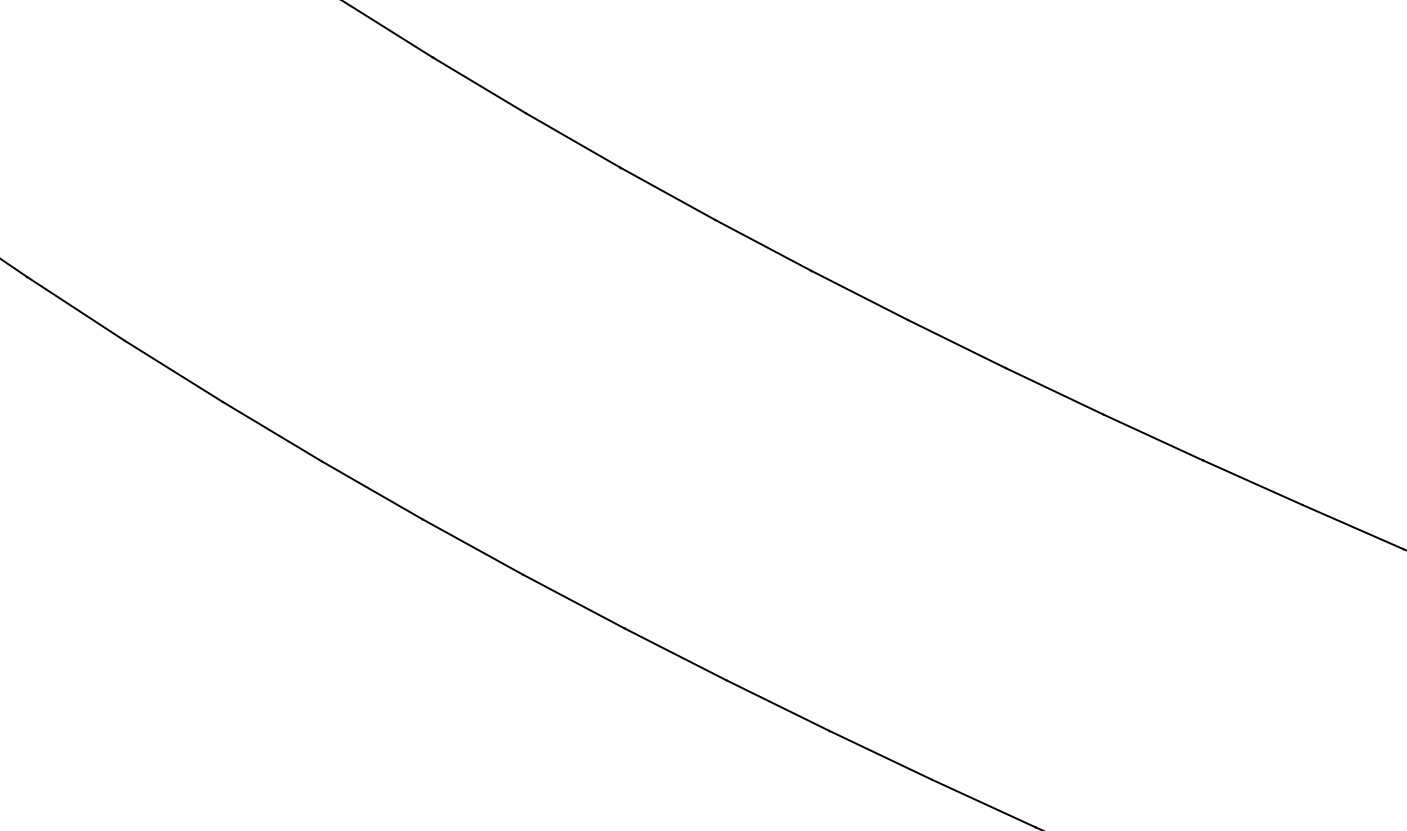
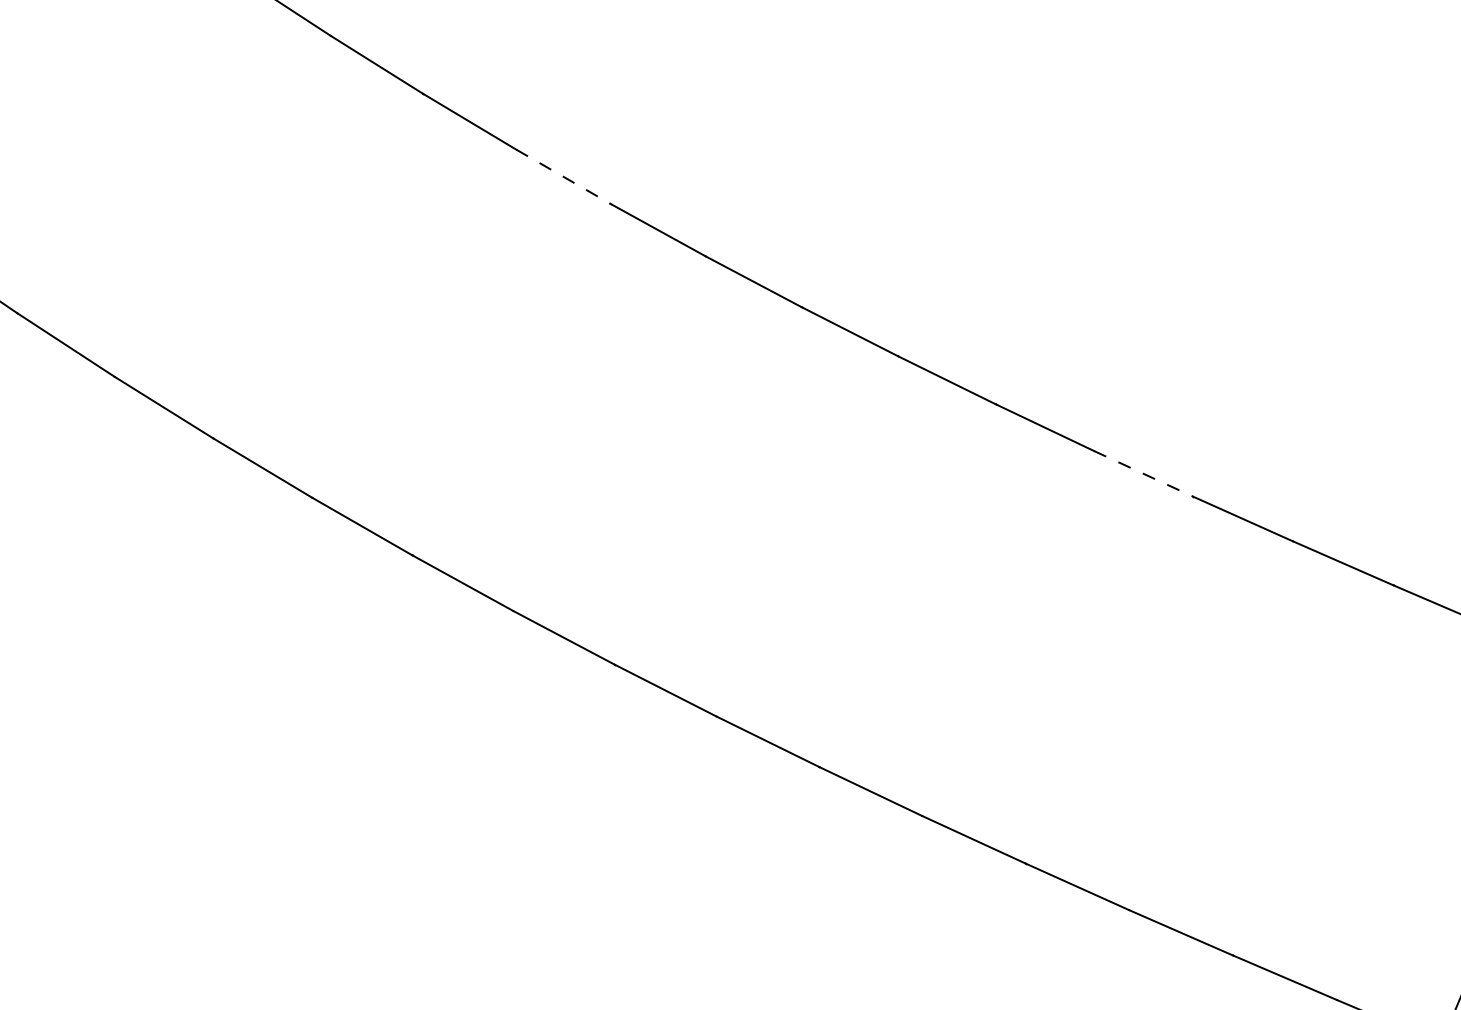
line: (573, 141) -> (563, 177), solid -> dashed
line: (1153, 437) -> (1143, 473), solid -> dashed

